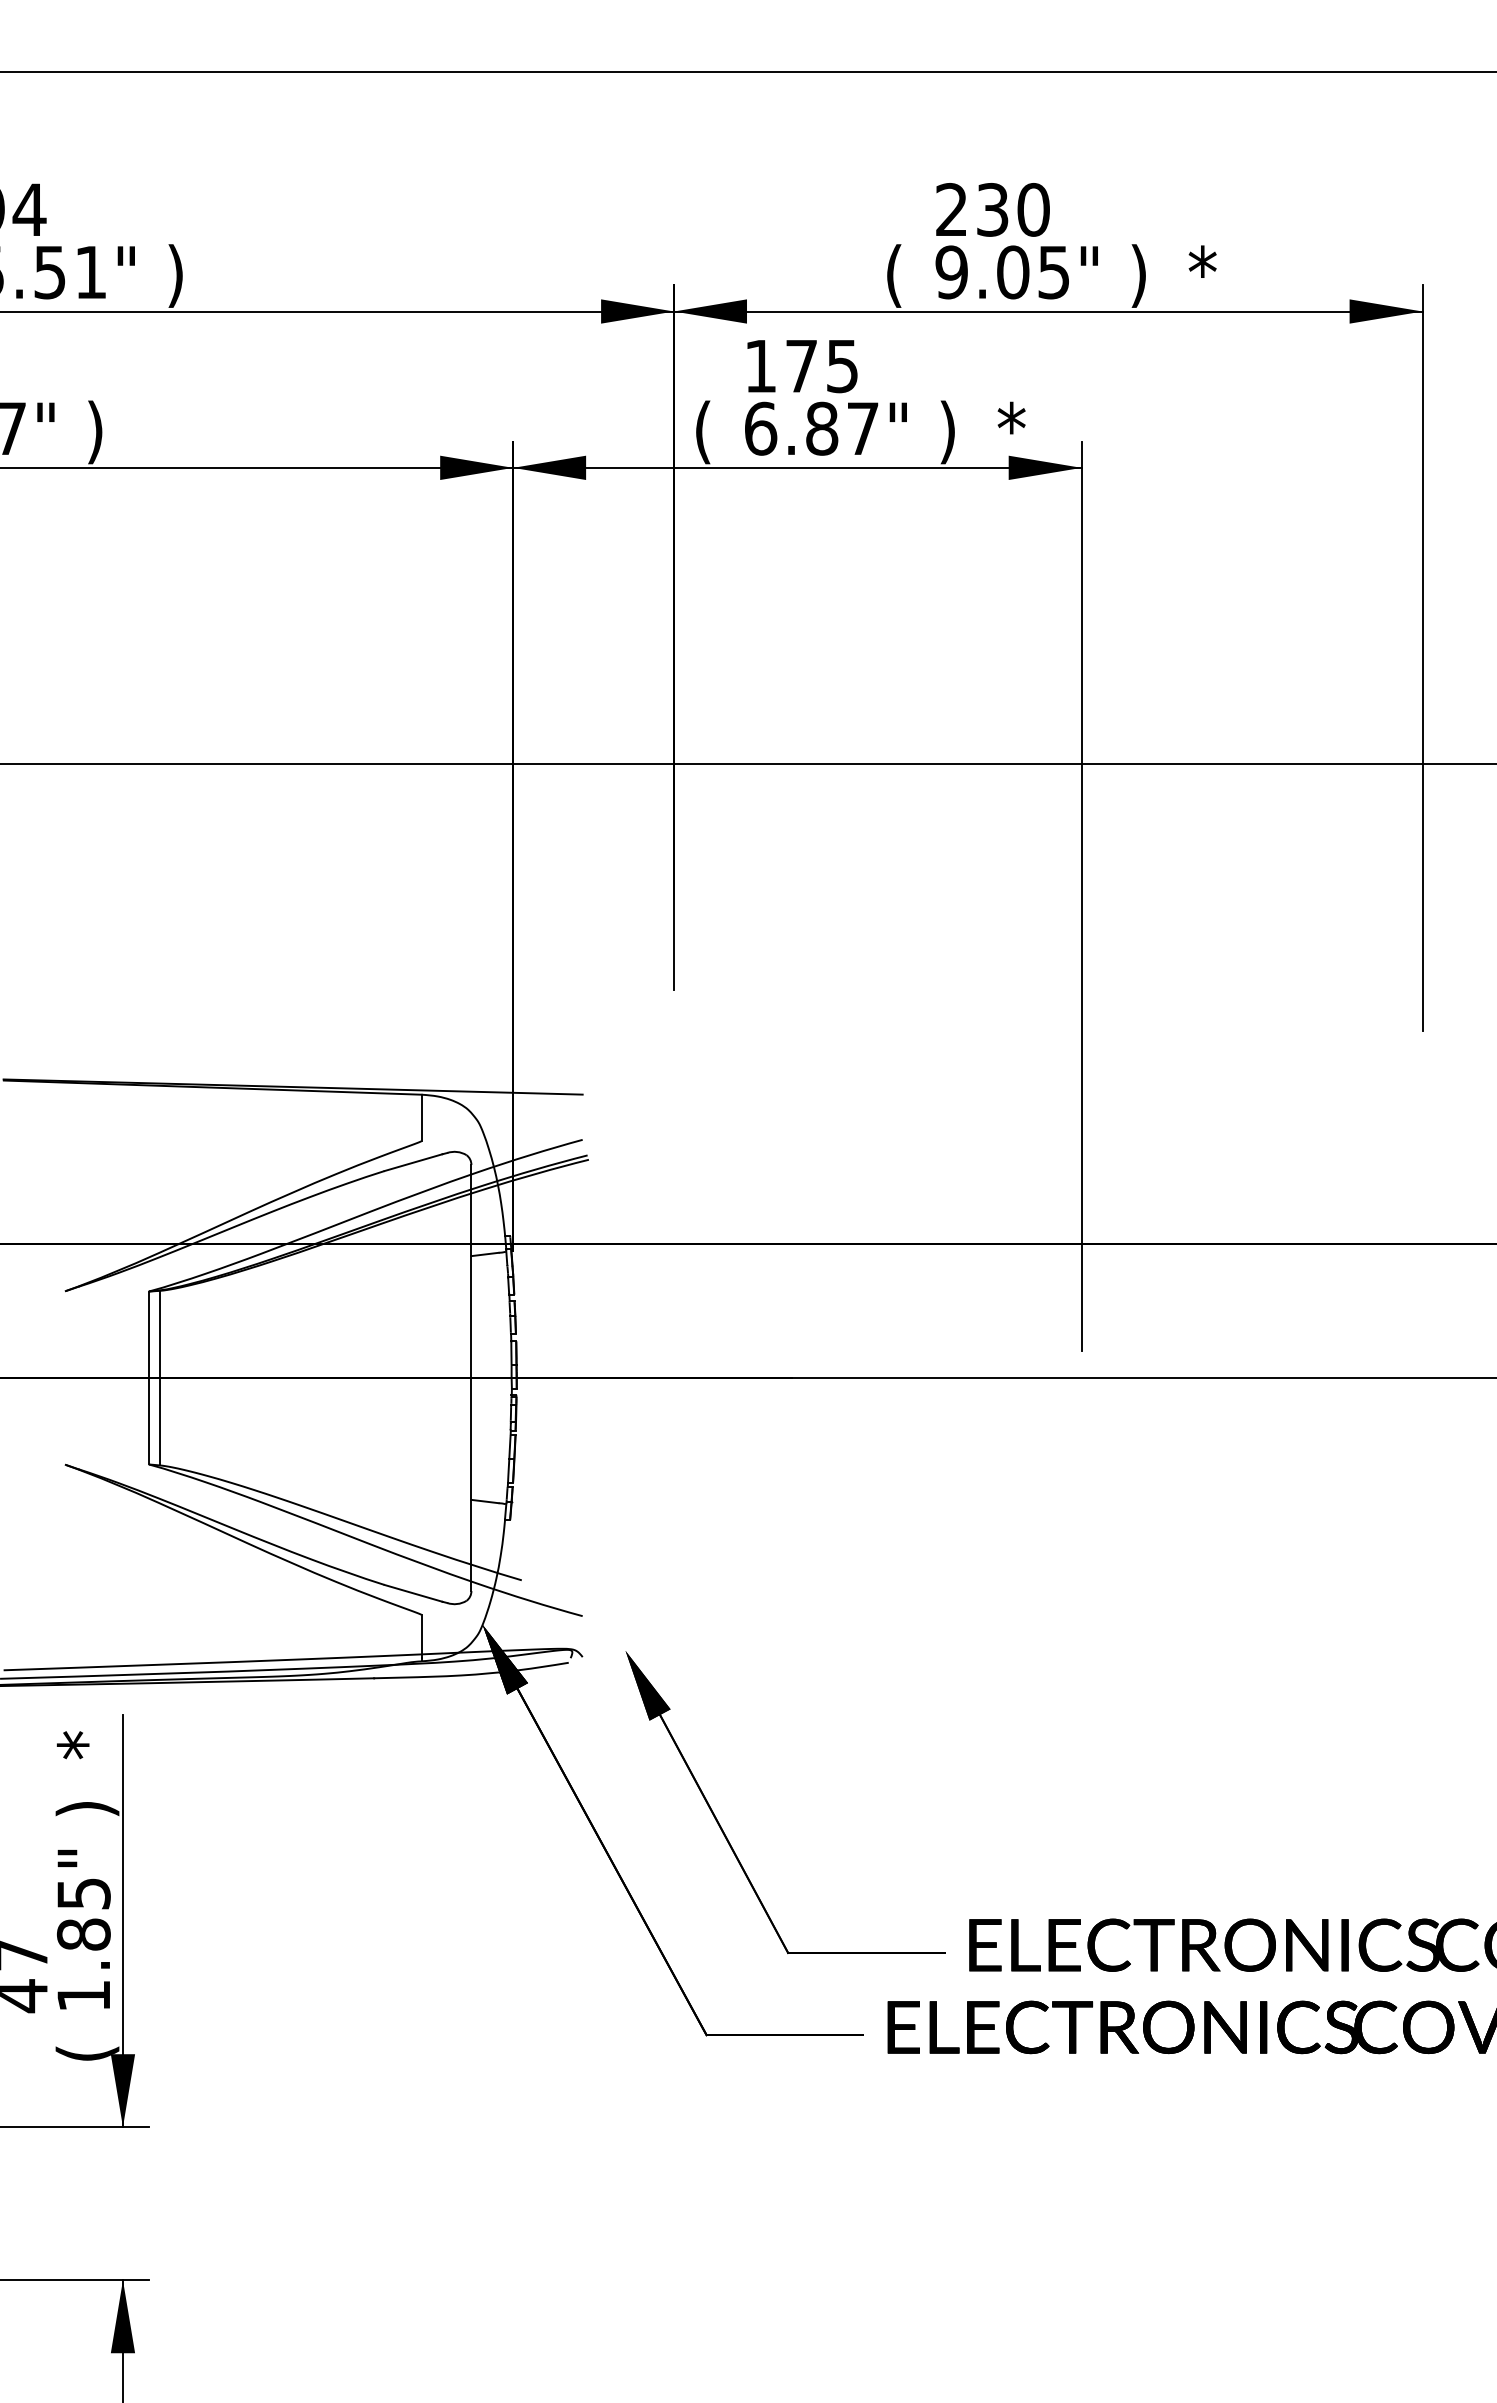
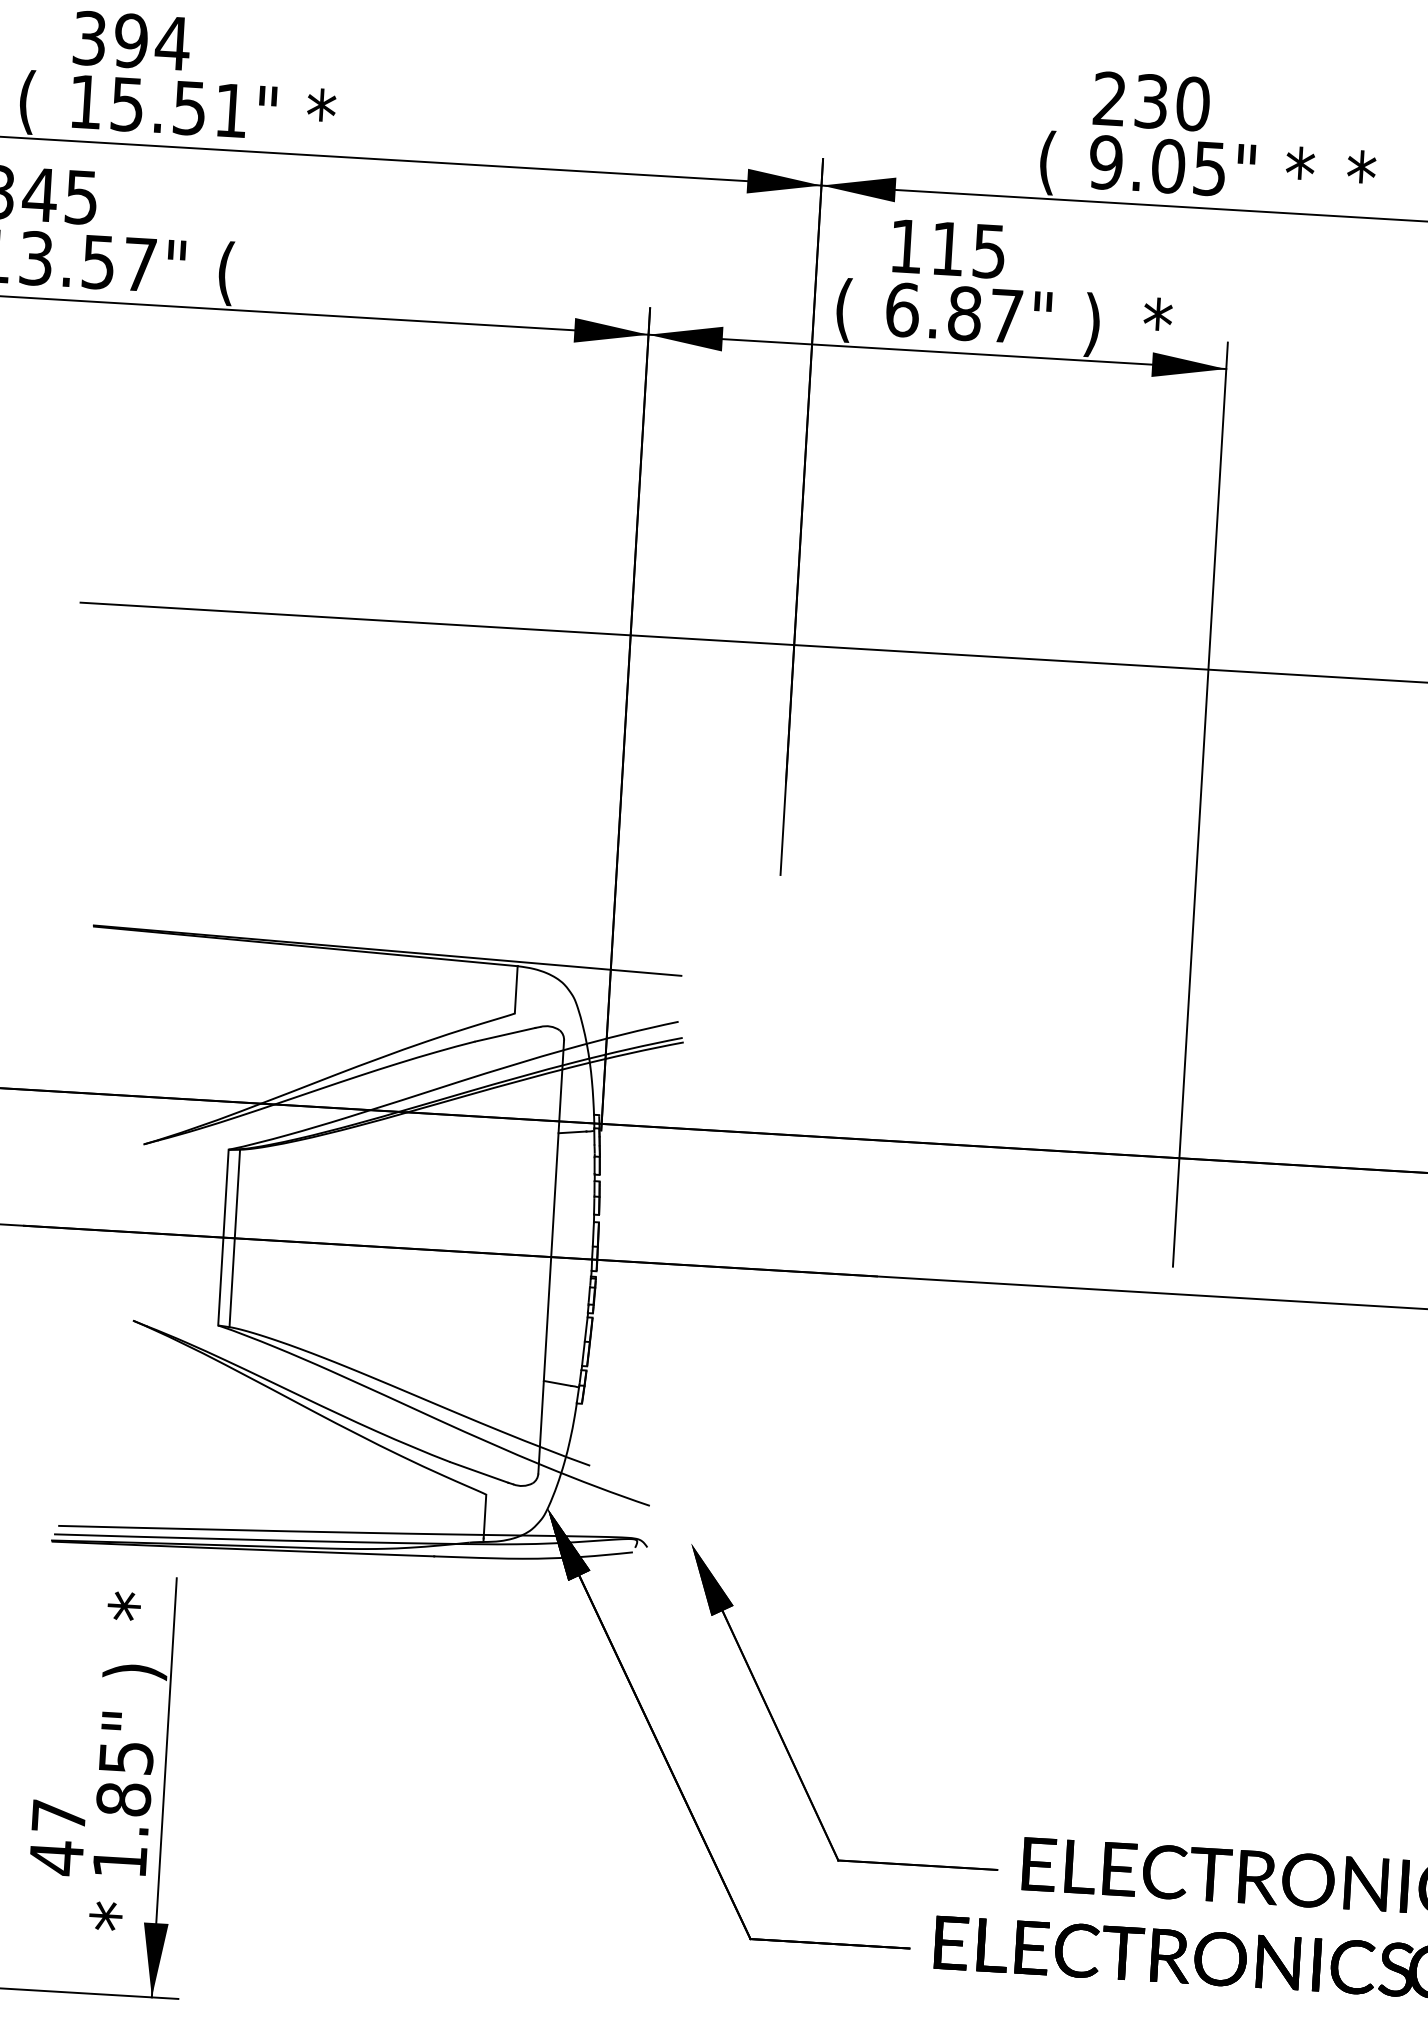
text: (179, 275) -> (321, 119), ) -> *
text: (1142, 275) -> (1299, 177), ) -> *
text: (801, 366) -> (947, 249), 175 -> 115
text: (95, 432) -> (226, 273), ) -> (
text: (87, 2050) -> (120, 1917), ( -> *

